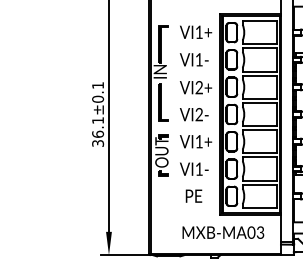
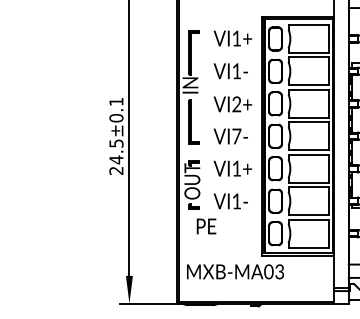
text: (198, 114) -> (236, 136), VI2- -> VI7-
text: (98, 131) -> (116, 156), 36.1±0.1 -> 24.5±0.1
text: (193, 196) -> (206, 226), moved
text: (223, 232) -> (235, 271), moved

